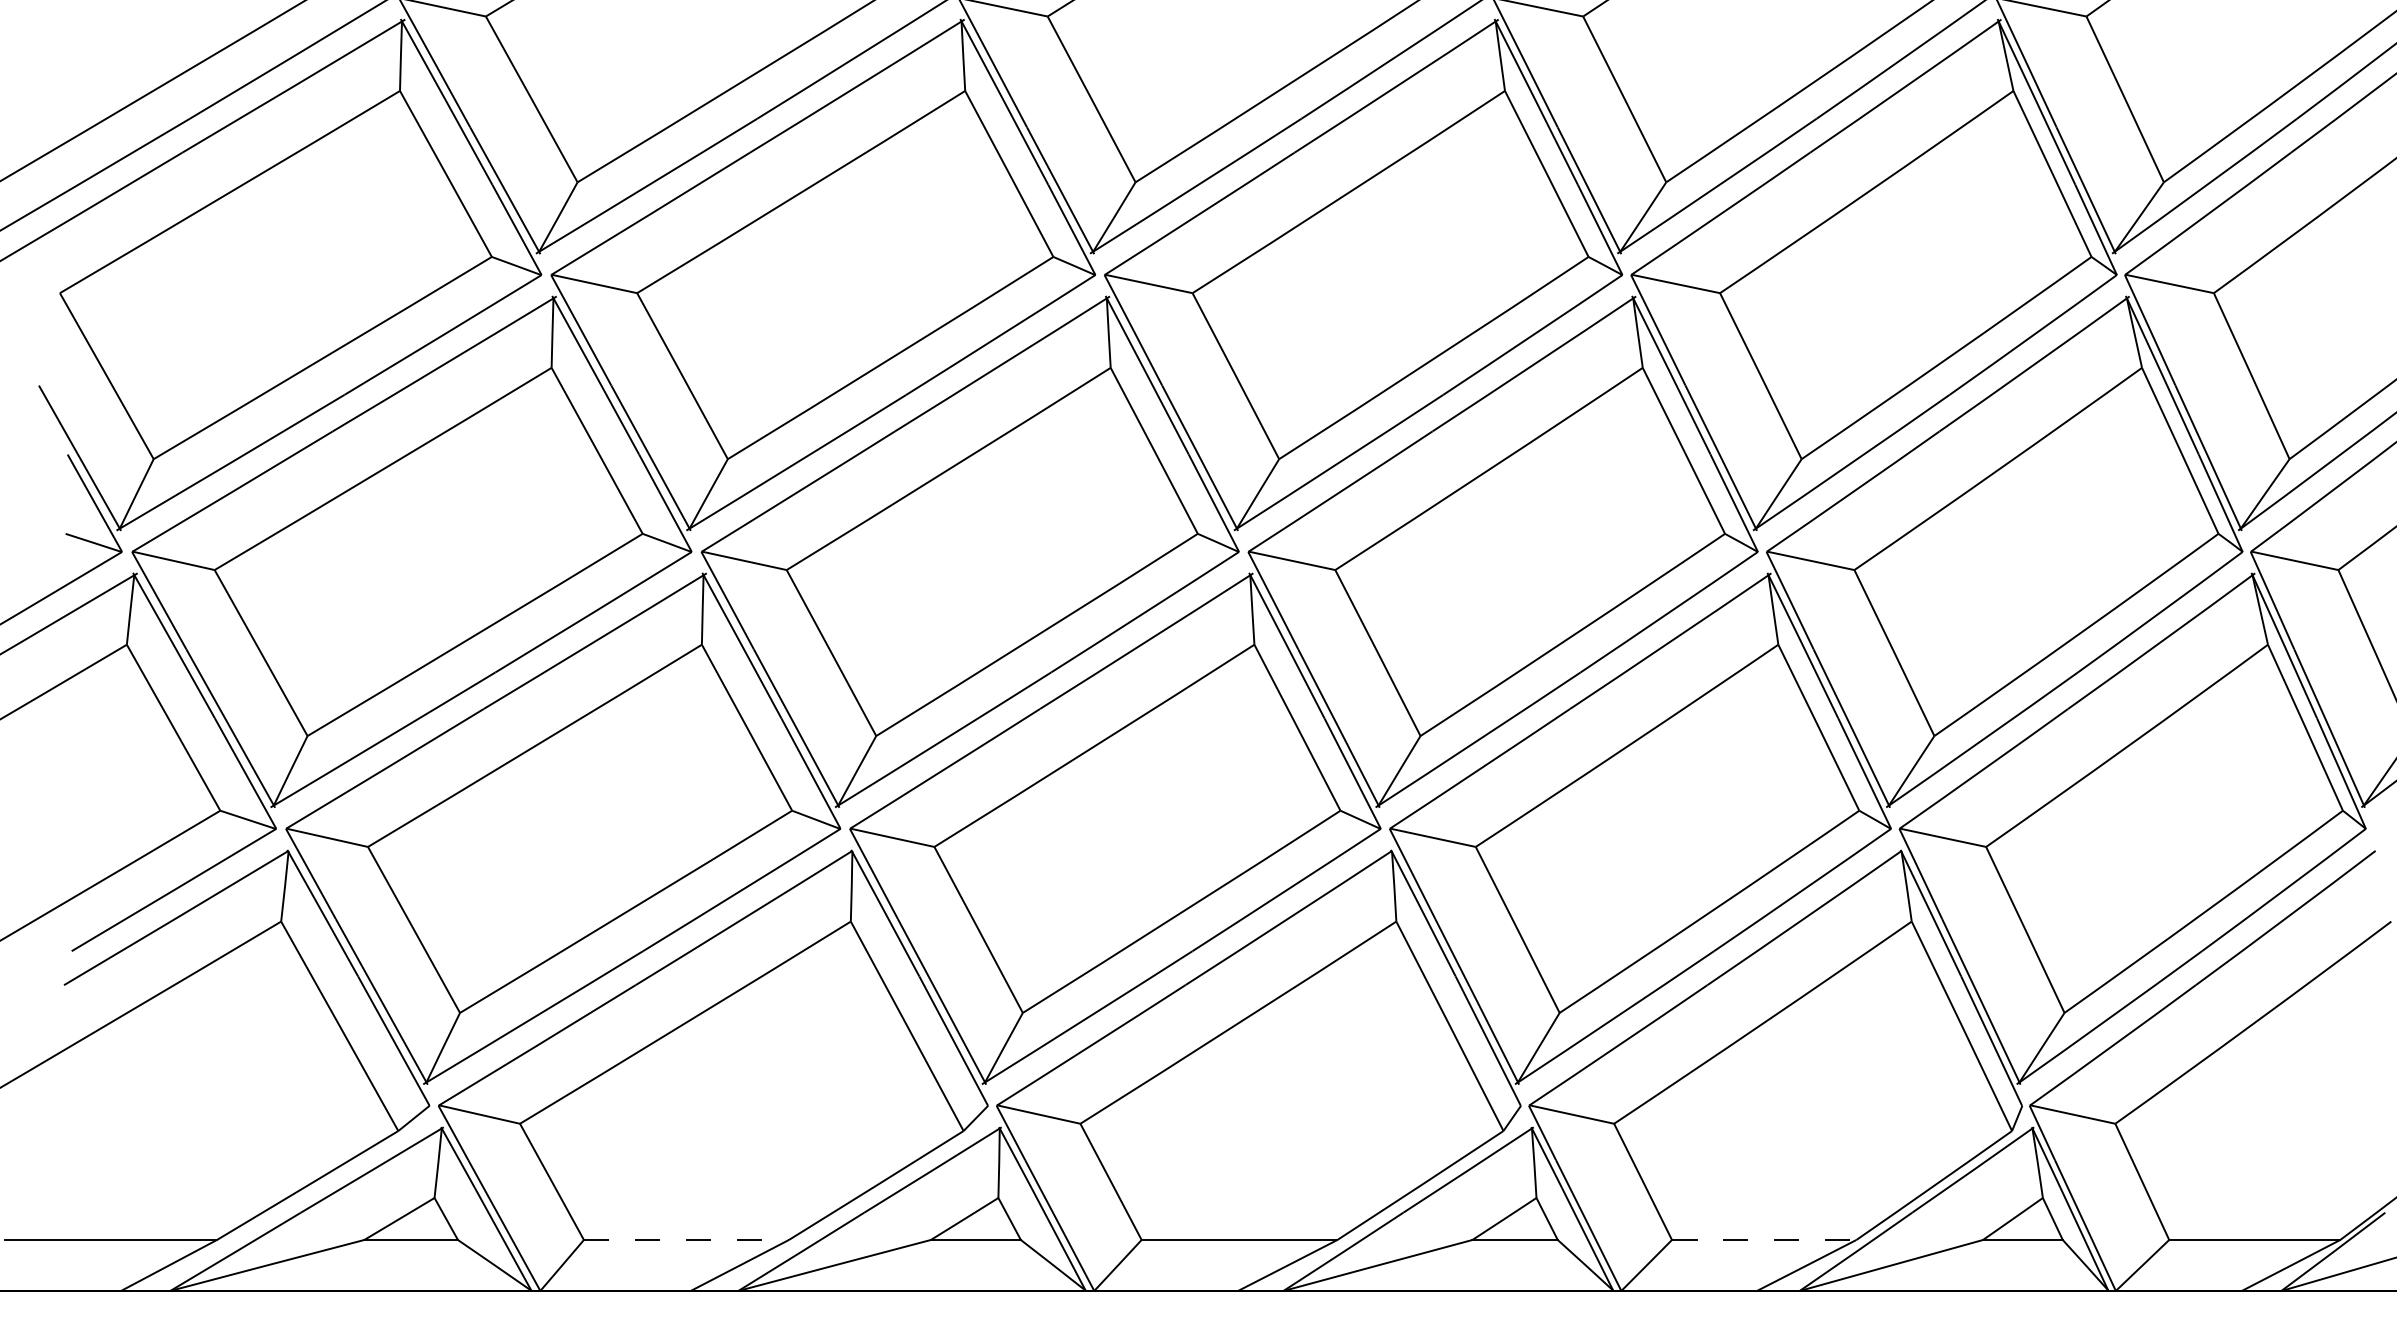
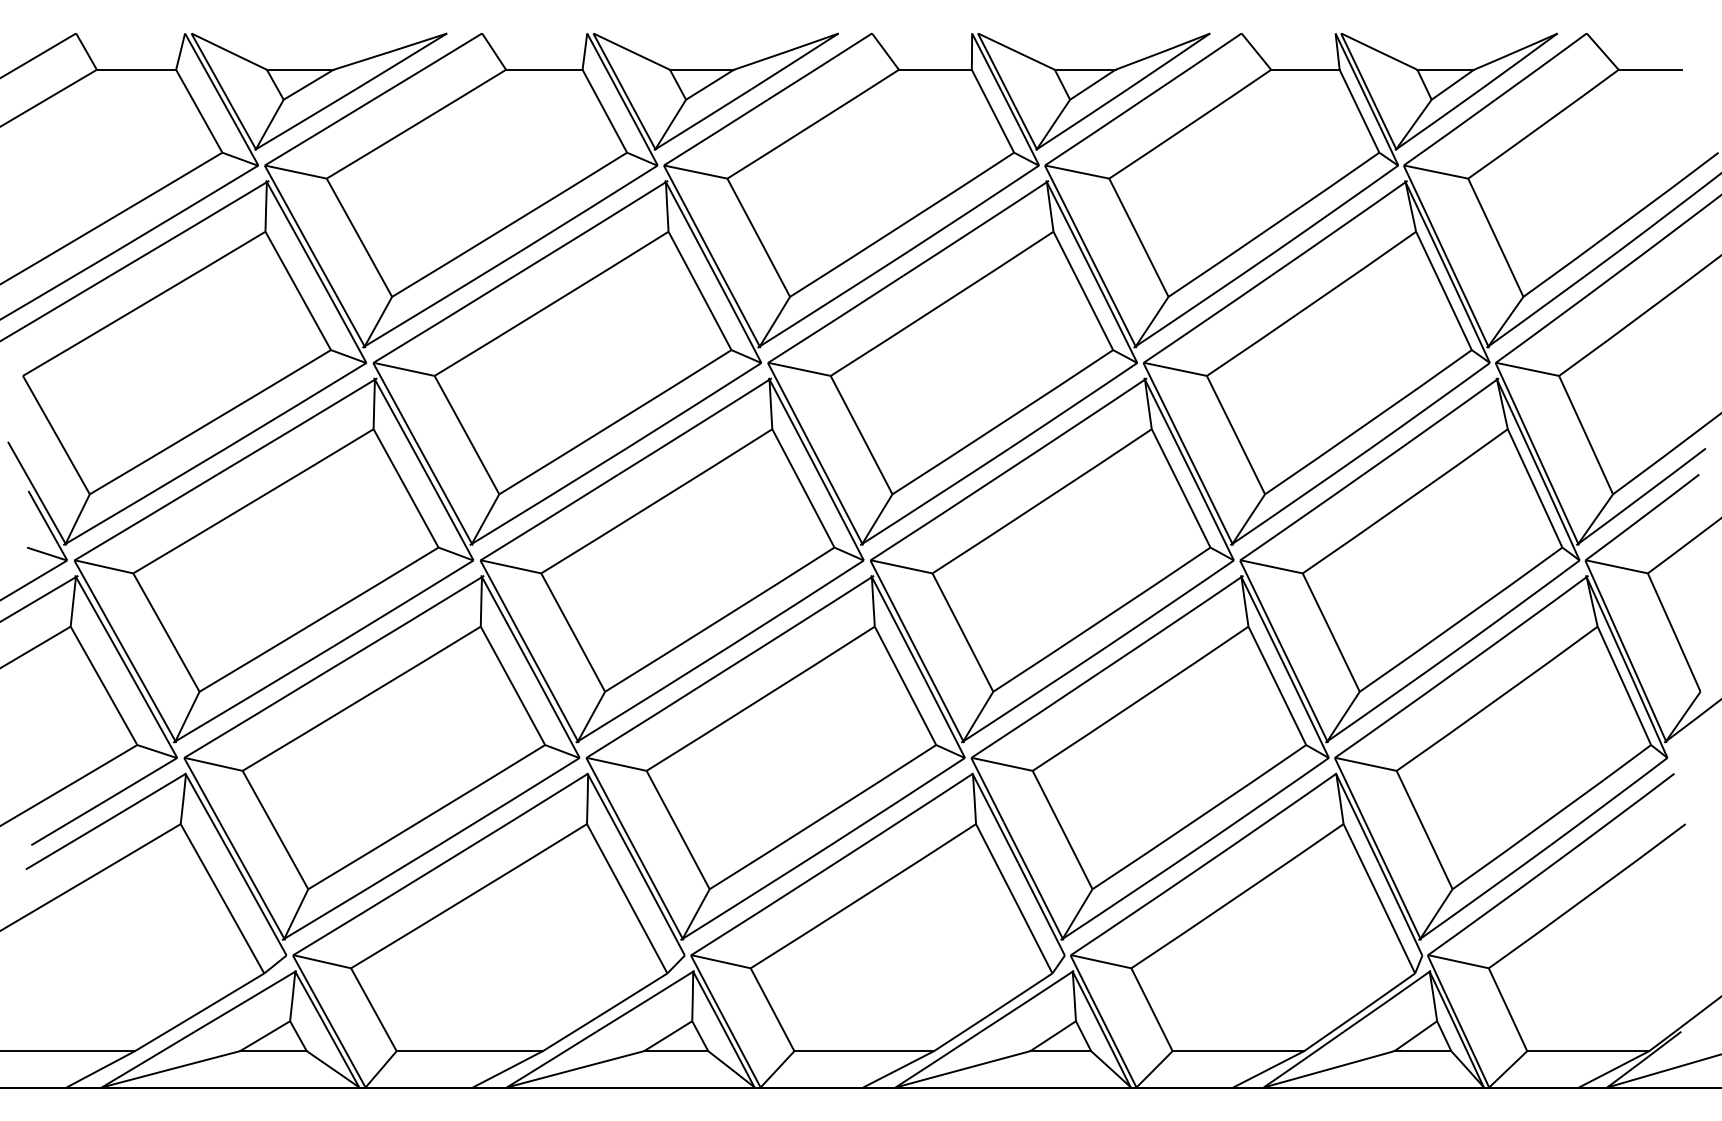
line: (687, 1240) -> (470, 1051), dashed -> solid
line: (1764, 1240) -> (1238, 1051), dashed -> solid

